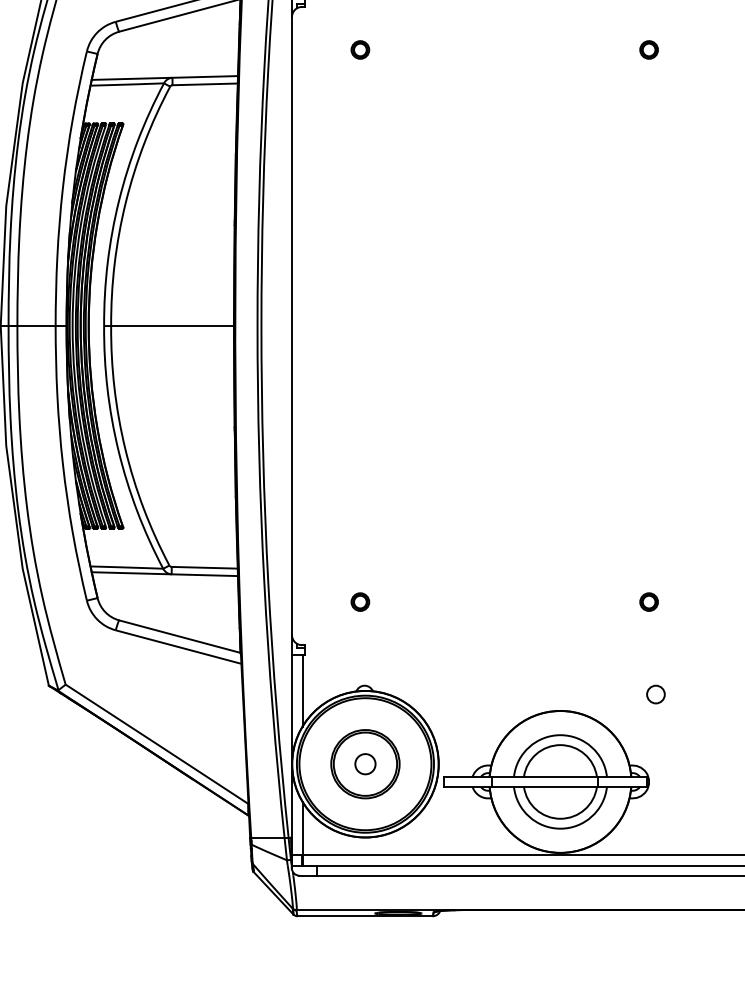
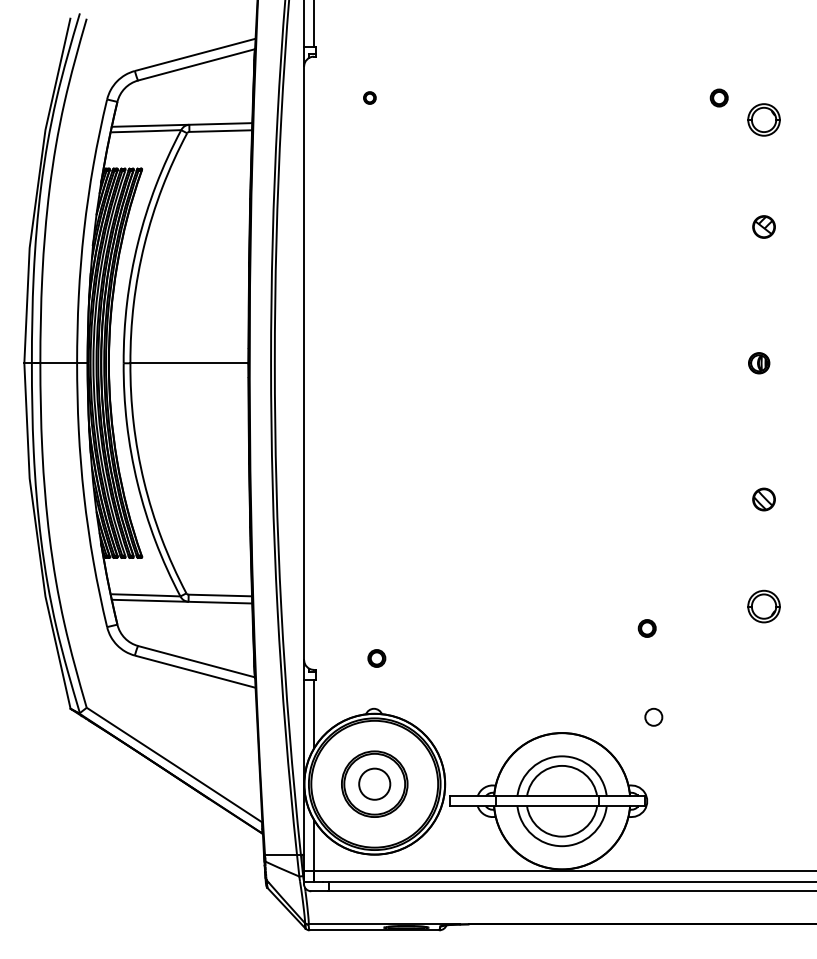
part: (359, 49) -> (369, 97), size x0.7
part: (648, 49) -> (718, 97), moved
part: (359, 602) -> (376, 658), moved
circle: (365, 763) -> (374, 783), size x1.6

